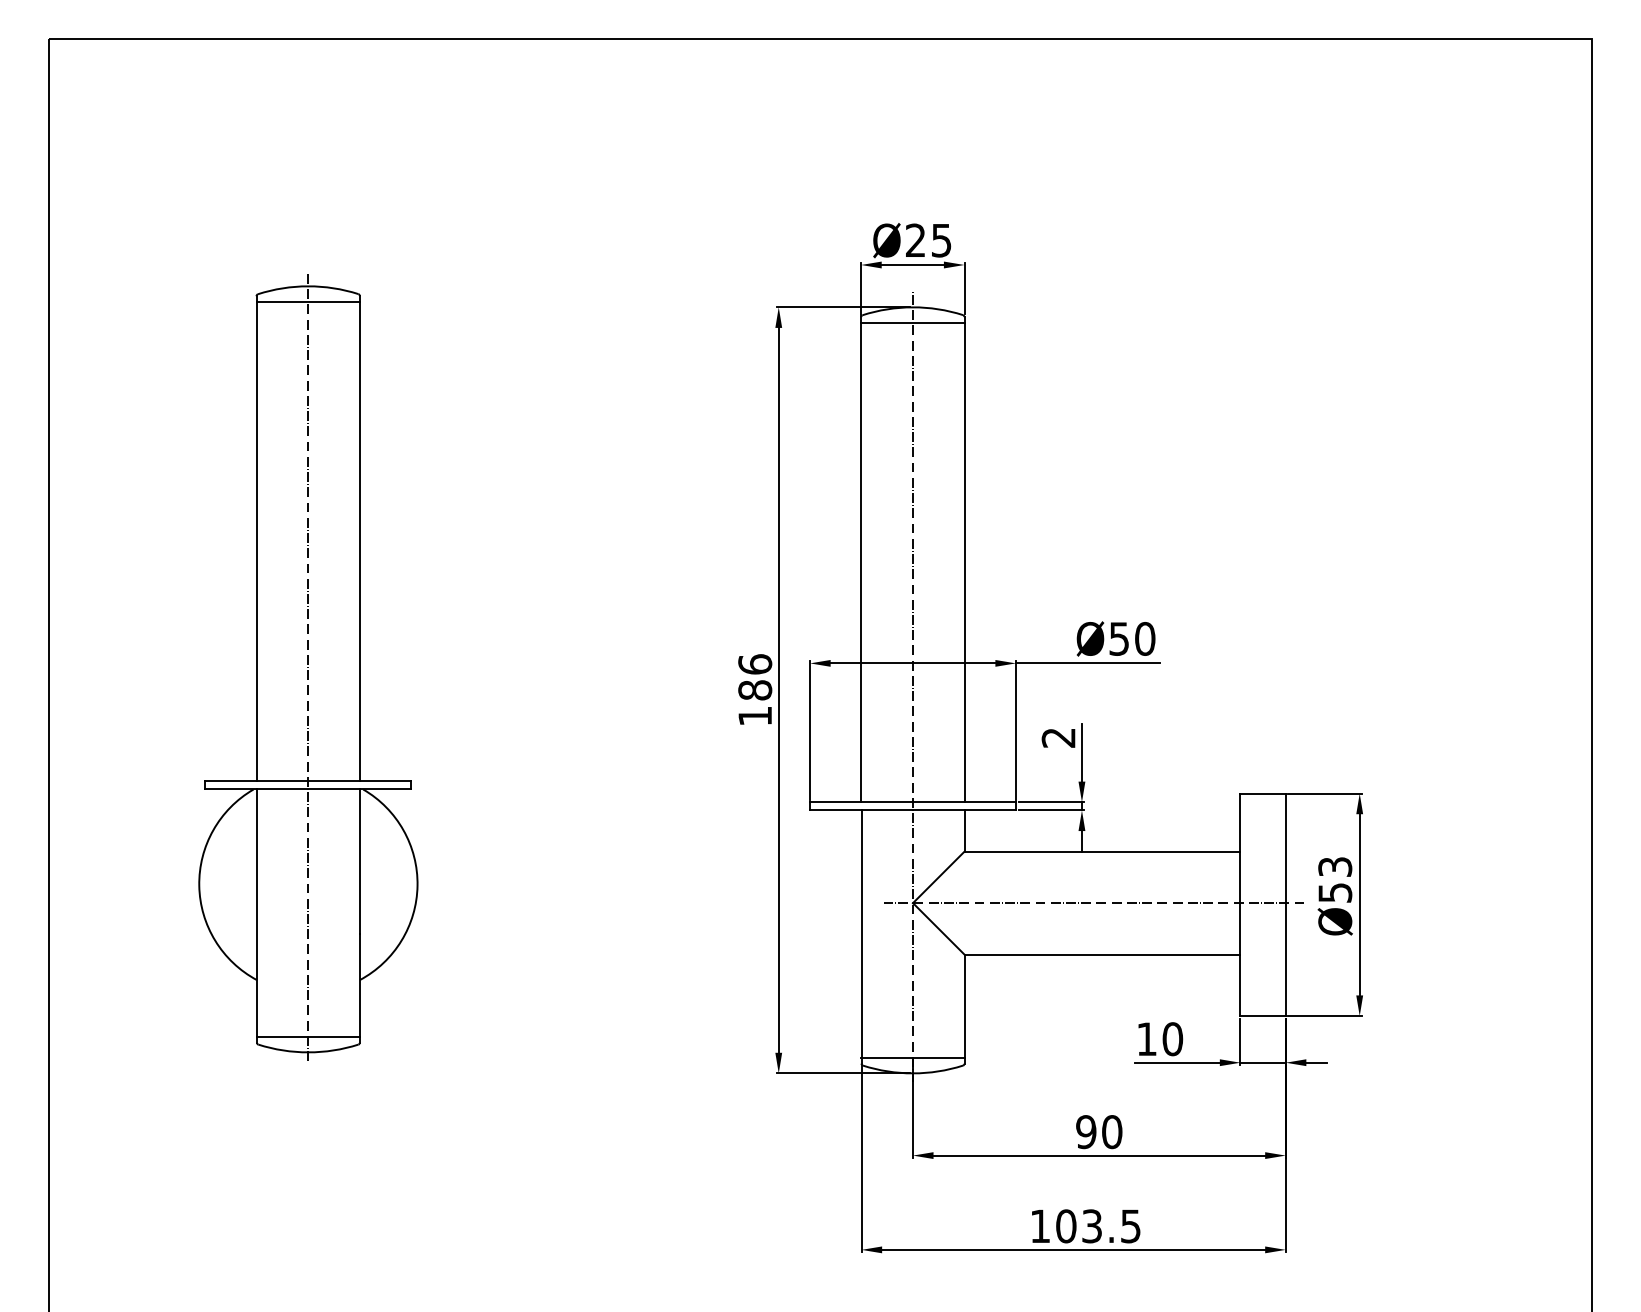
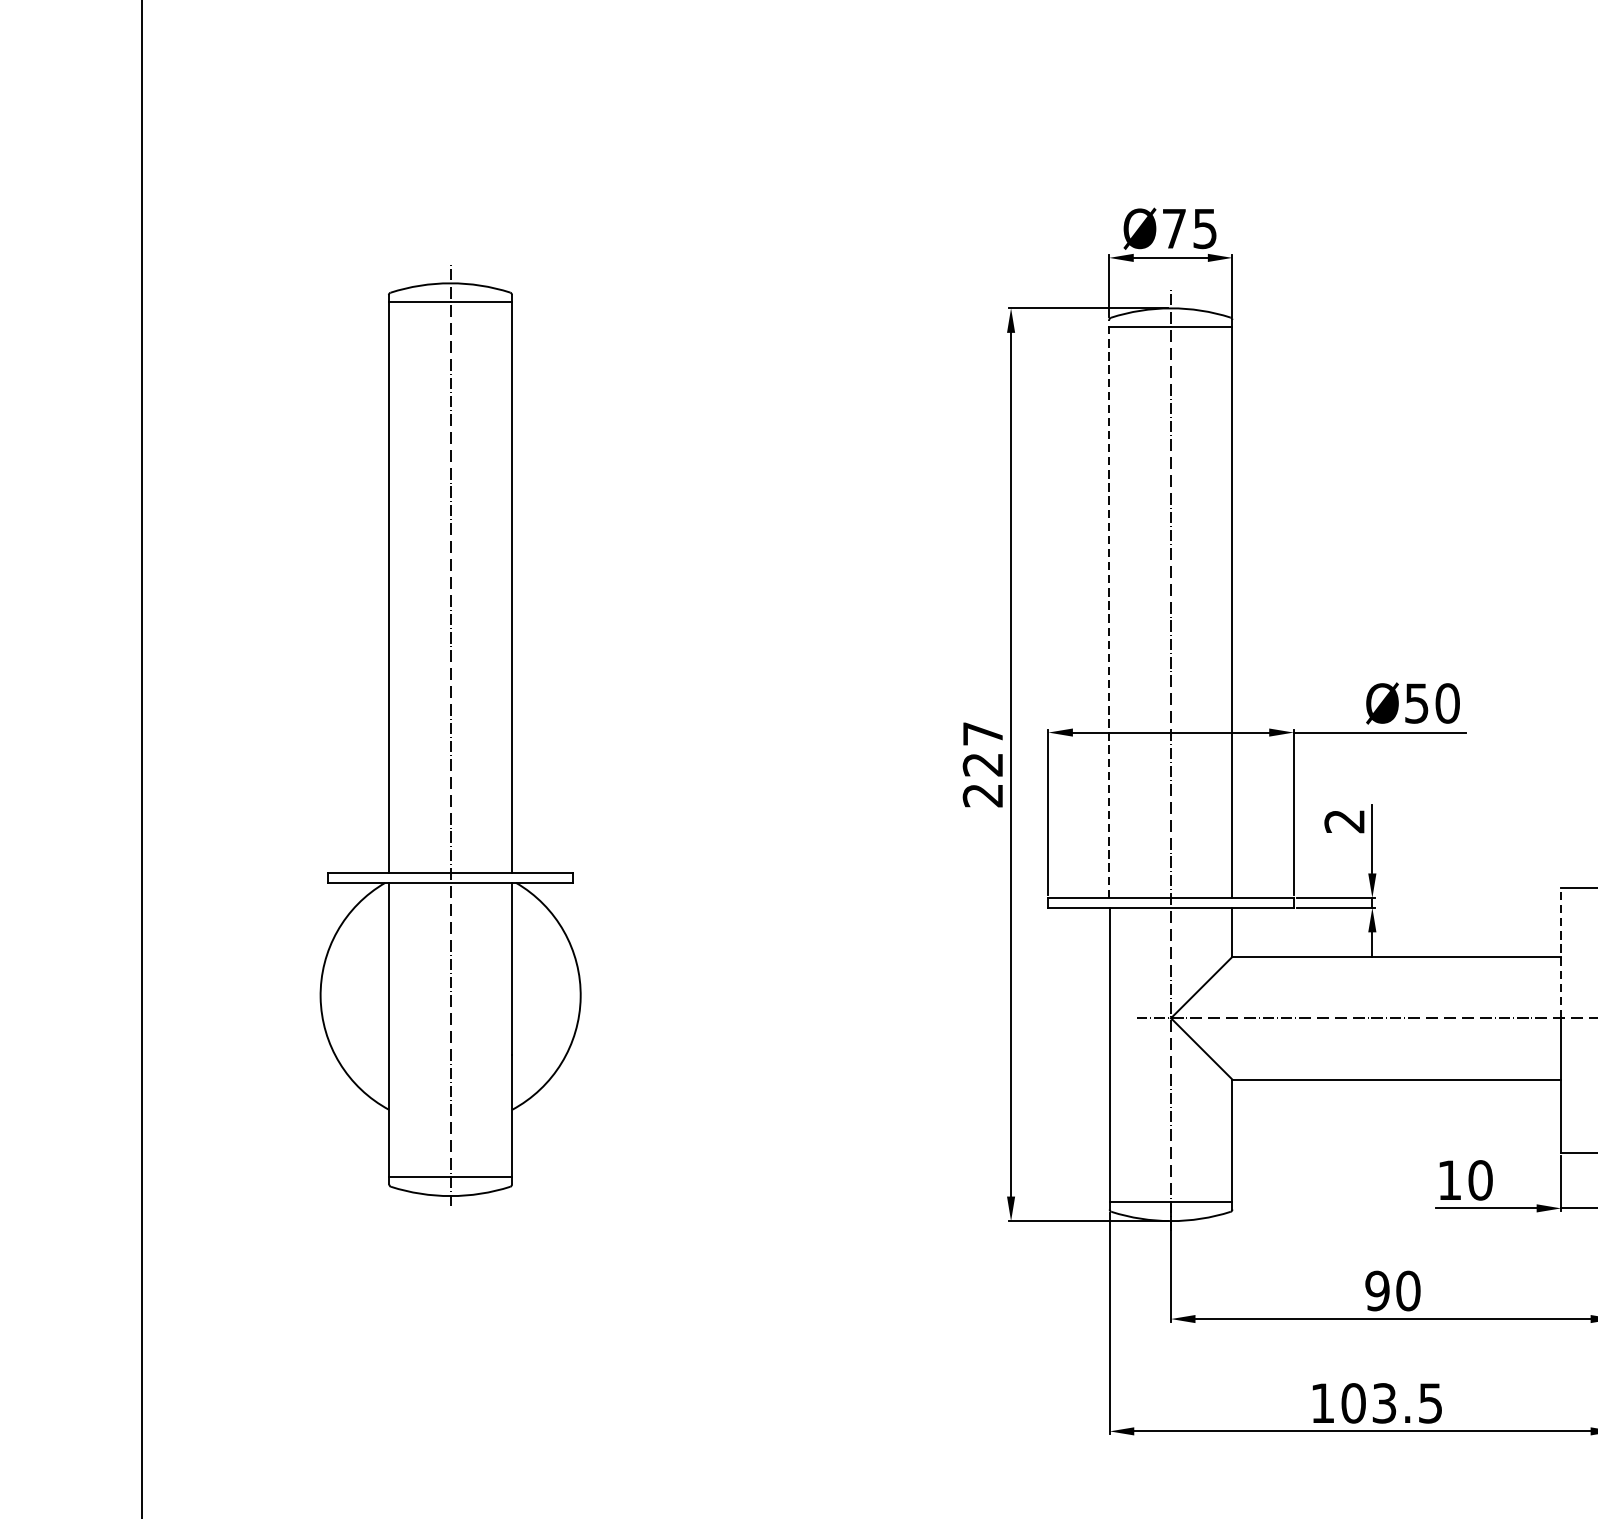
text: (915, 239) -> (1174, 227), Ø25 -> Ø75
line: (861, 559) -> (1109, 608), solid -> dashed
text: (755, 690) -> (983, 764), 186 -> 227
line: (1240, 848) -> (1561, 953), solid -> dashed

